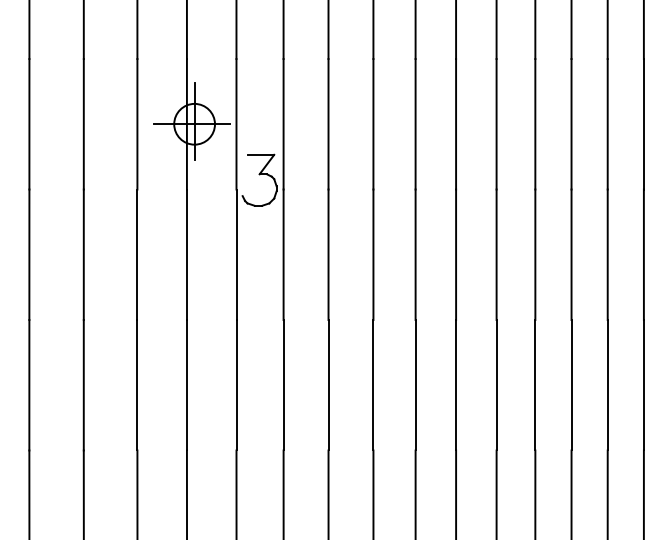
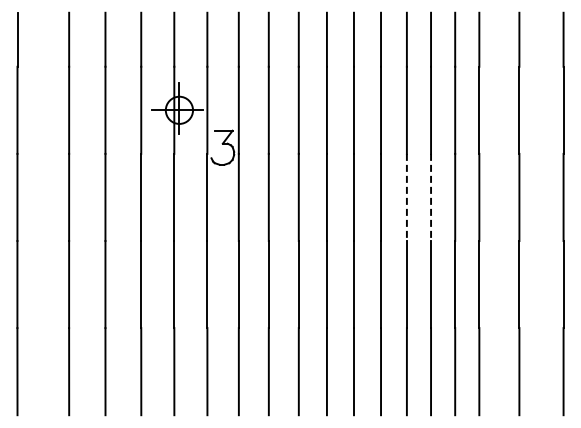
line: (534, 254) -> (406, 197), solid -> dashed
line: (572, 254) -> (431, 197), solid -> dashed

